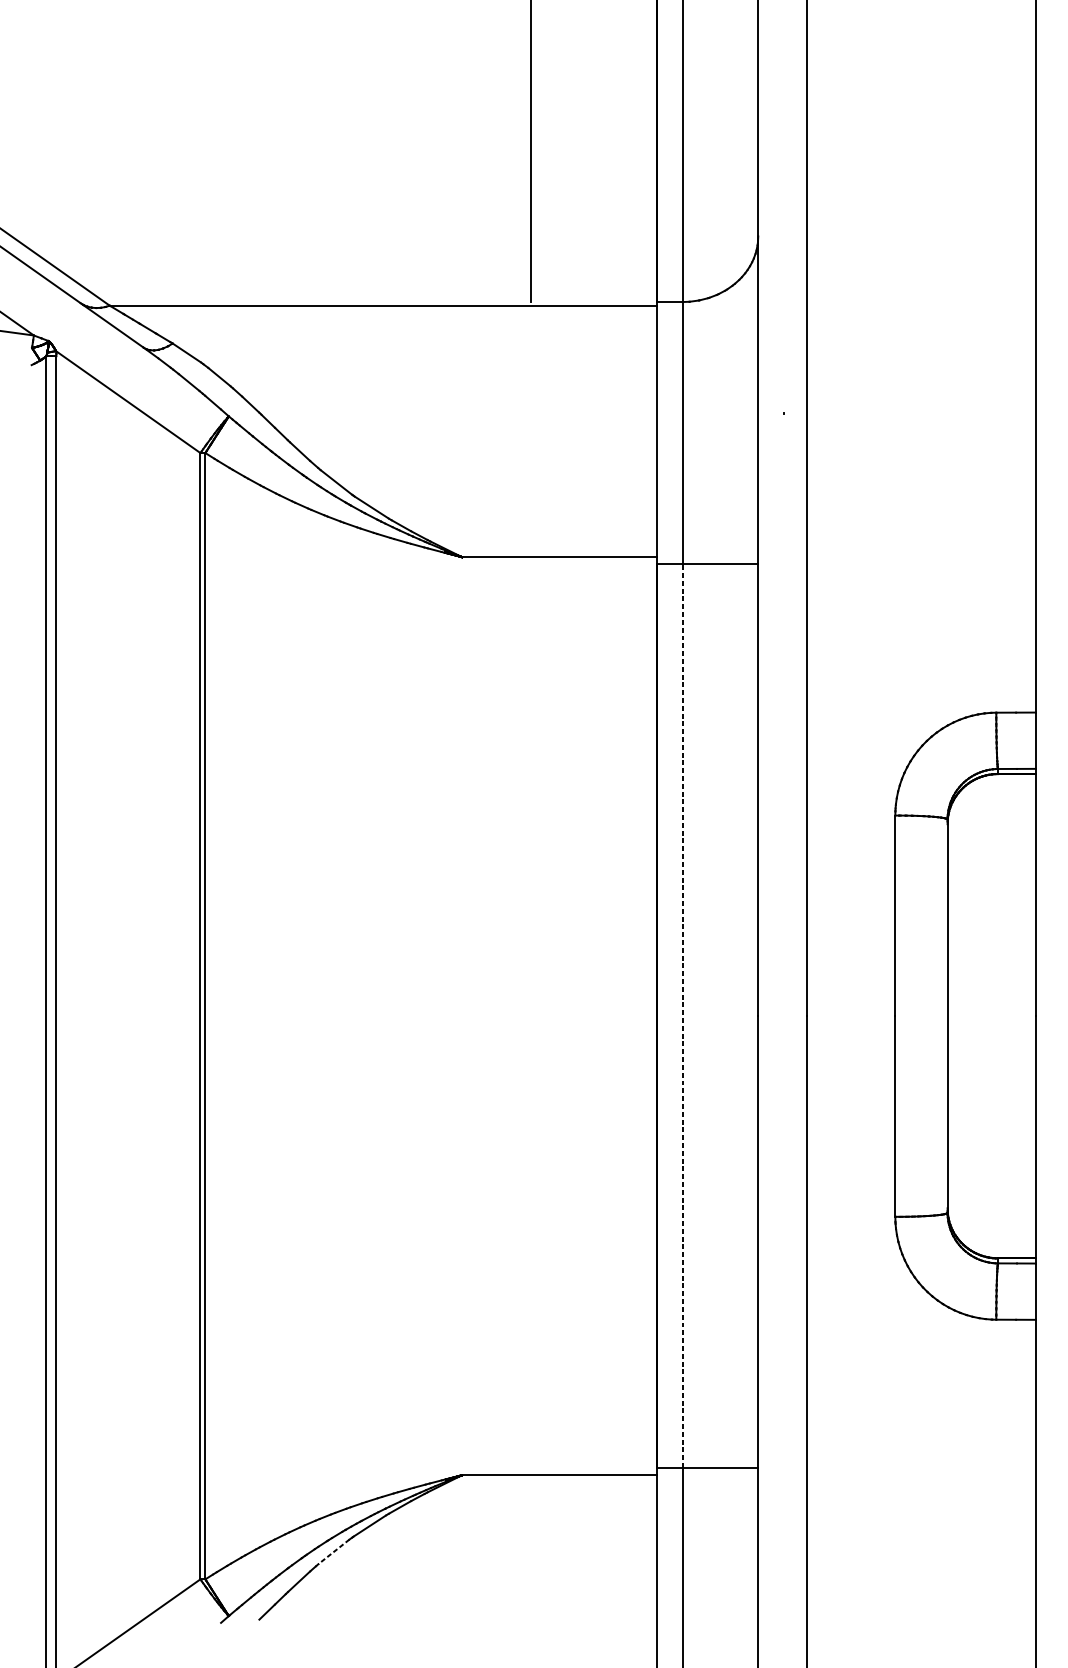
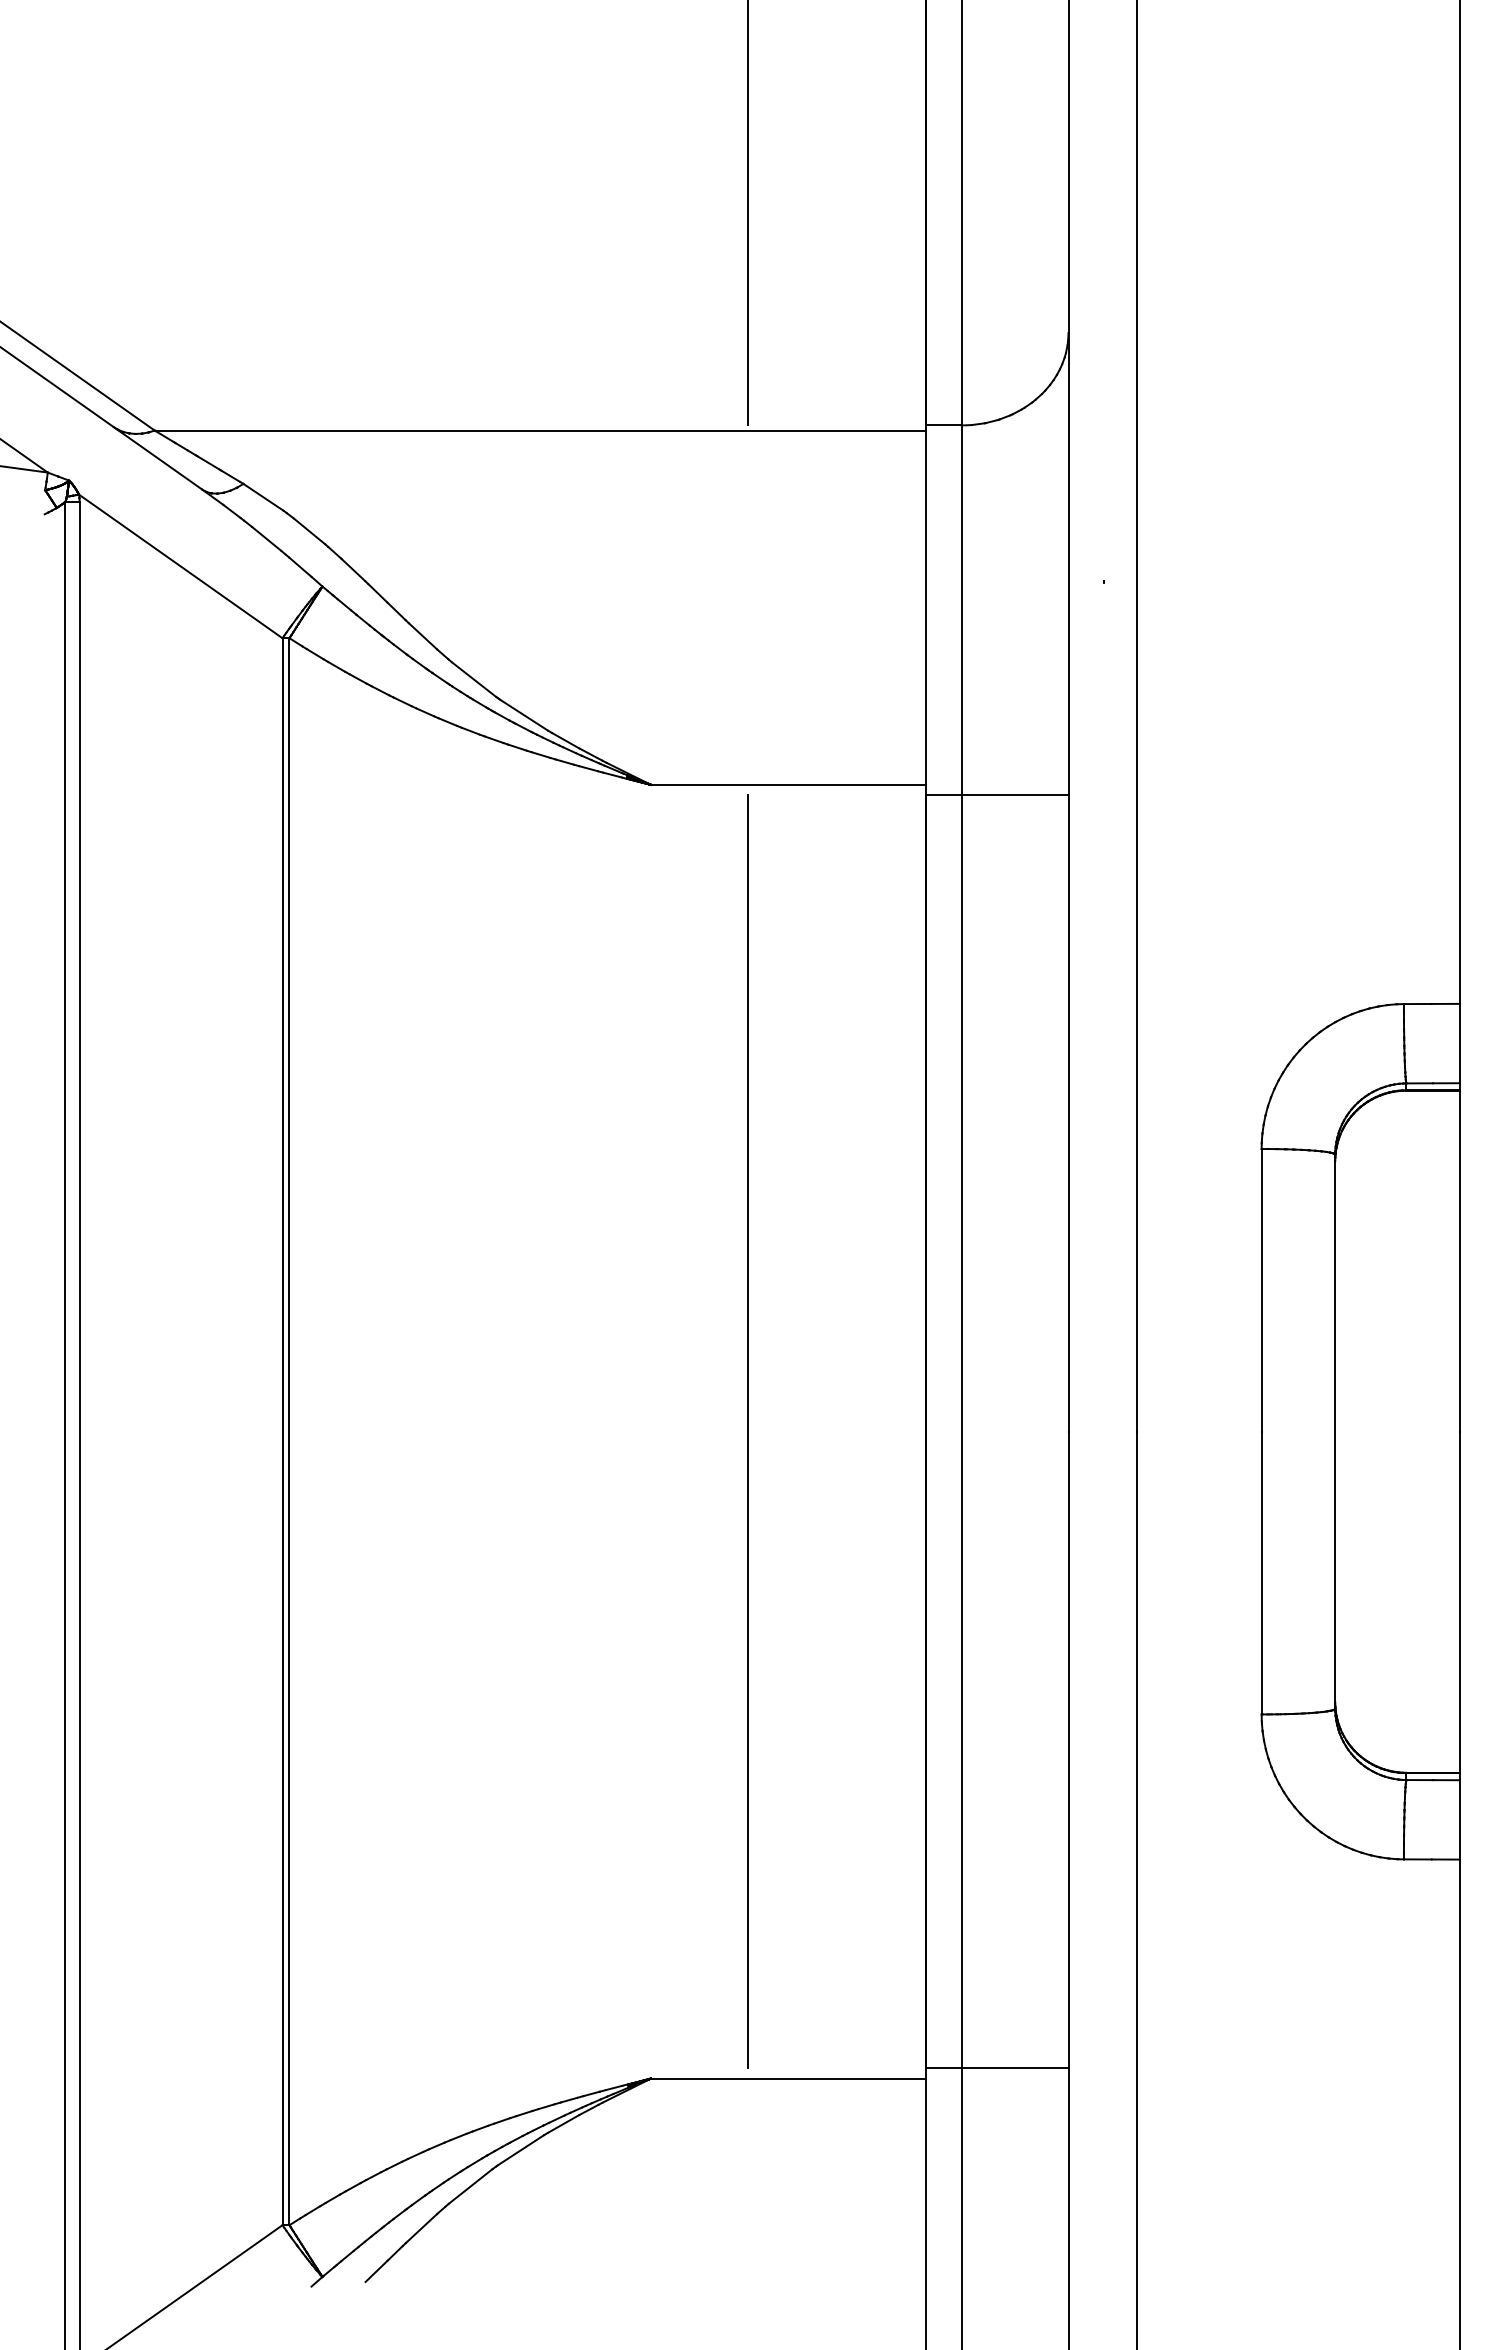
line: (531, 1016) -> (748, 1431), added
line: (682, 1016) -> (961, 1431), dashed -> solid
line: (333, 1551) -> (470, 2186), dashed -> solid

